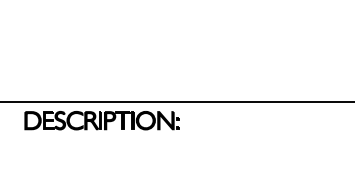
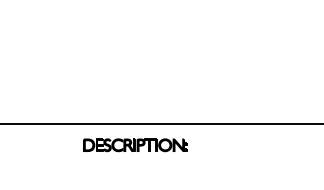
part: (101, 120) -> (135, 144), size x0.6

